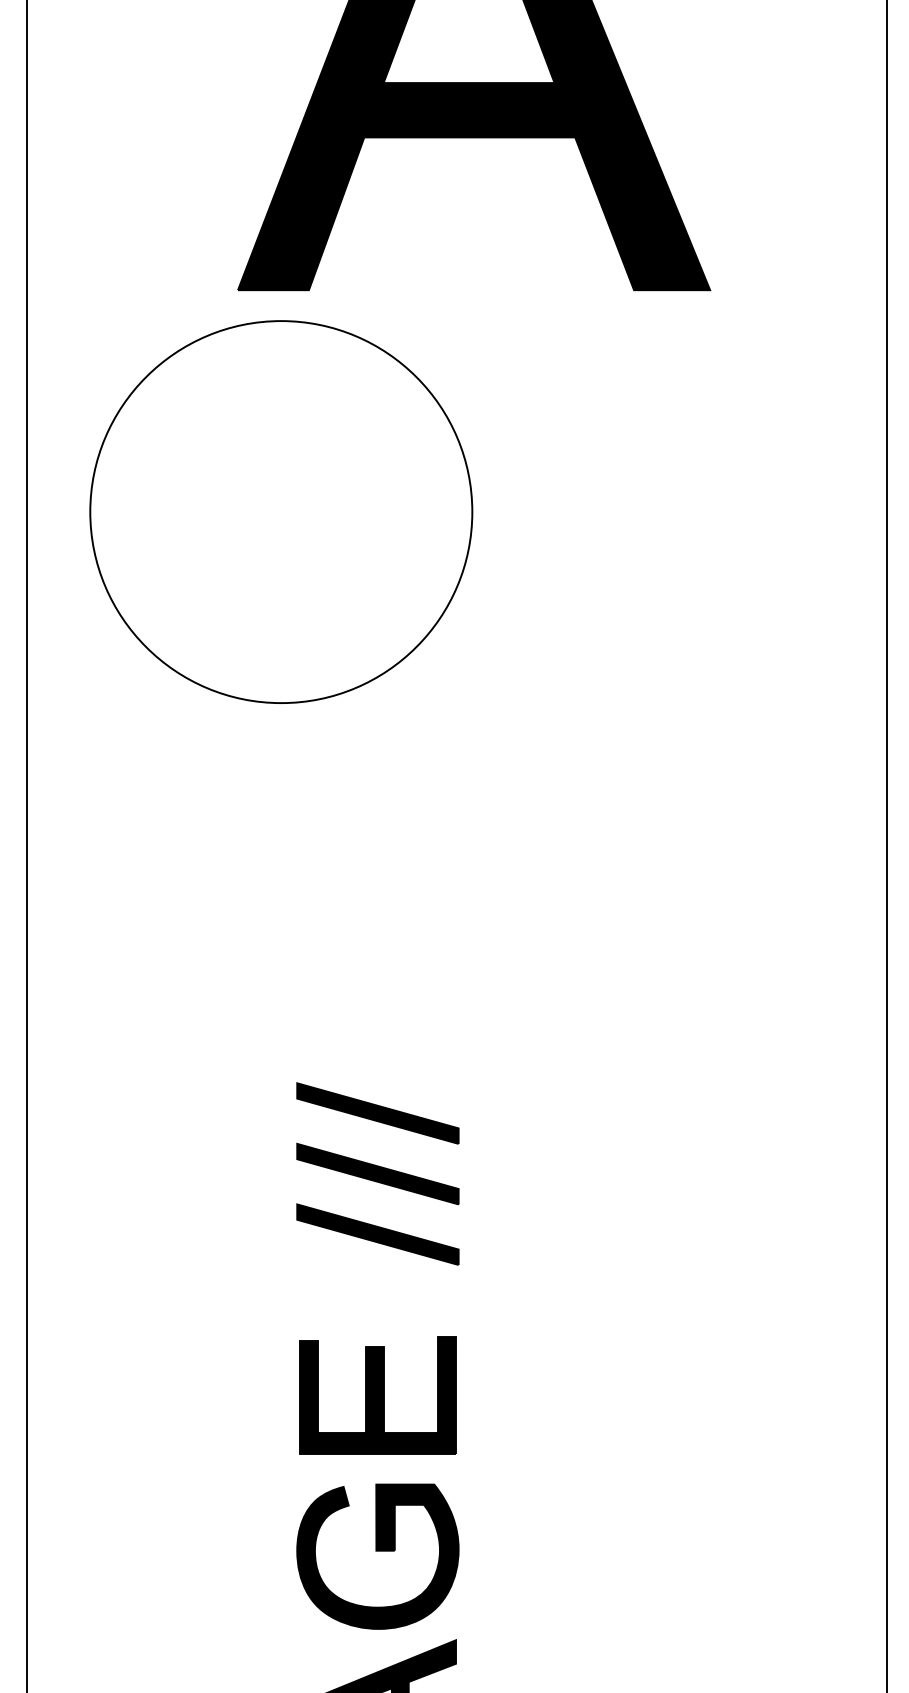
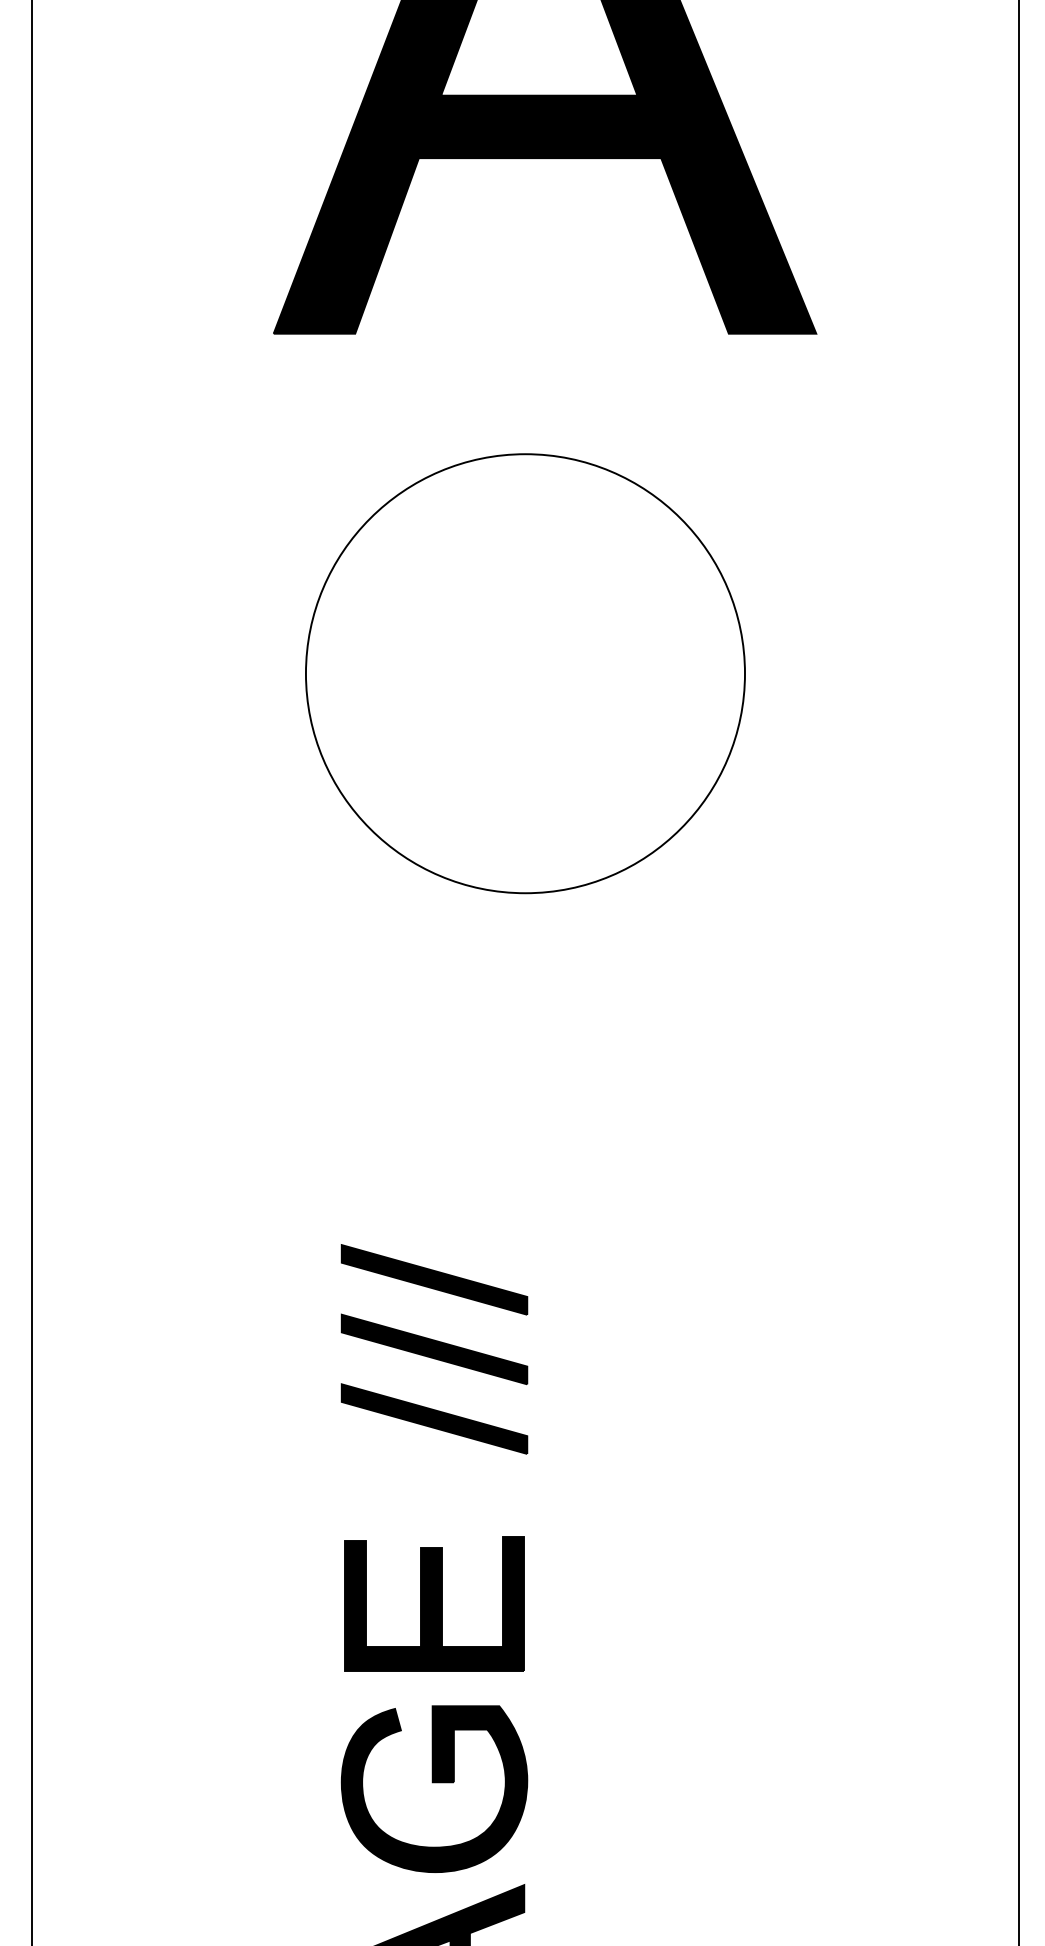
part: (281, 511) -> (525, 673), moved

